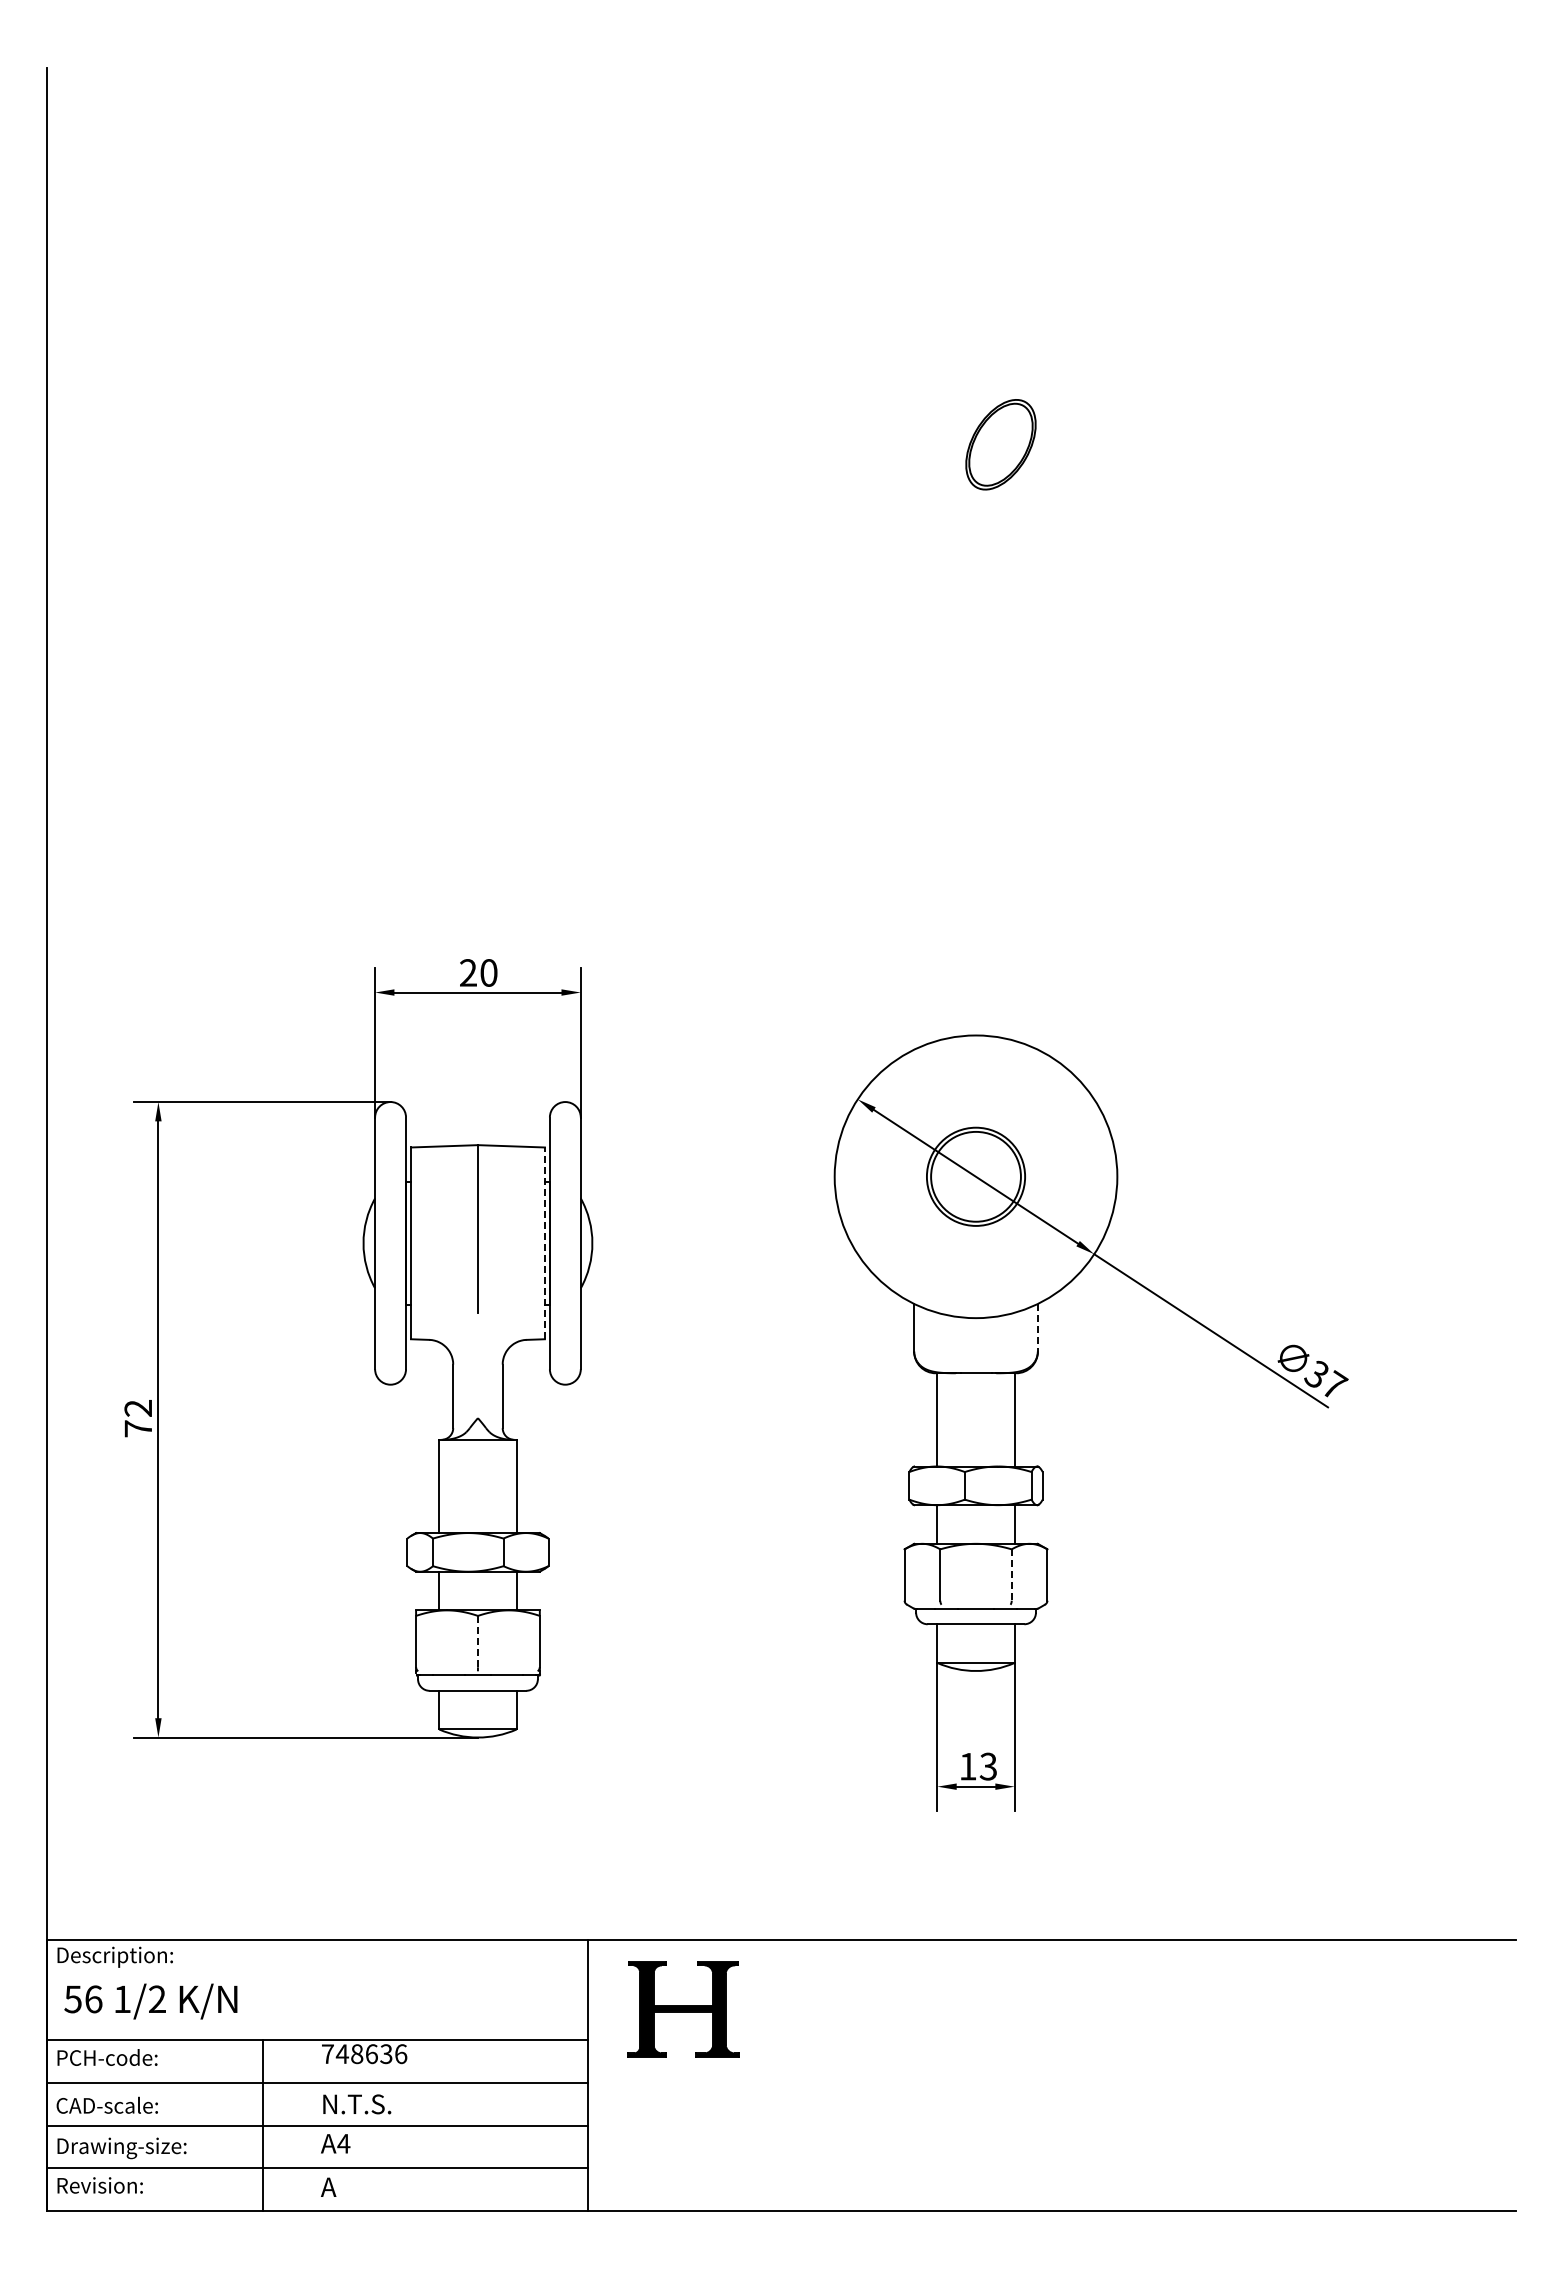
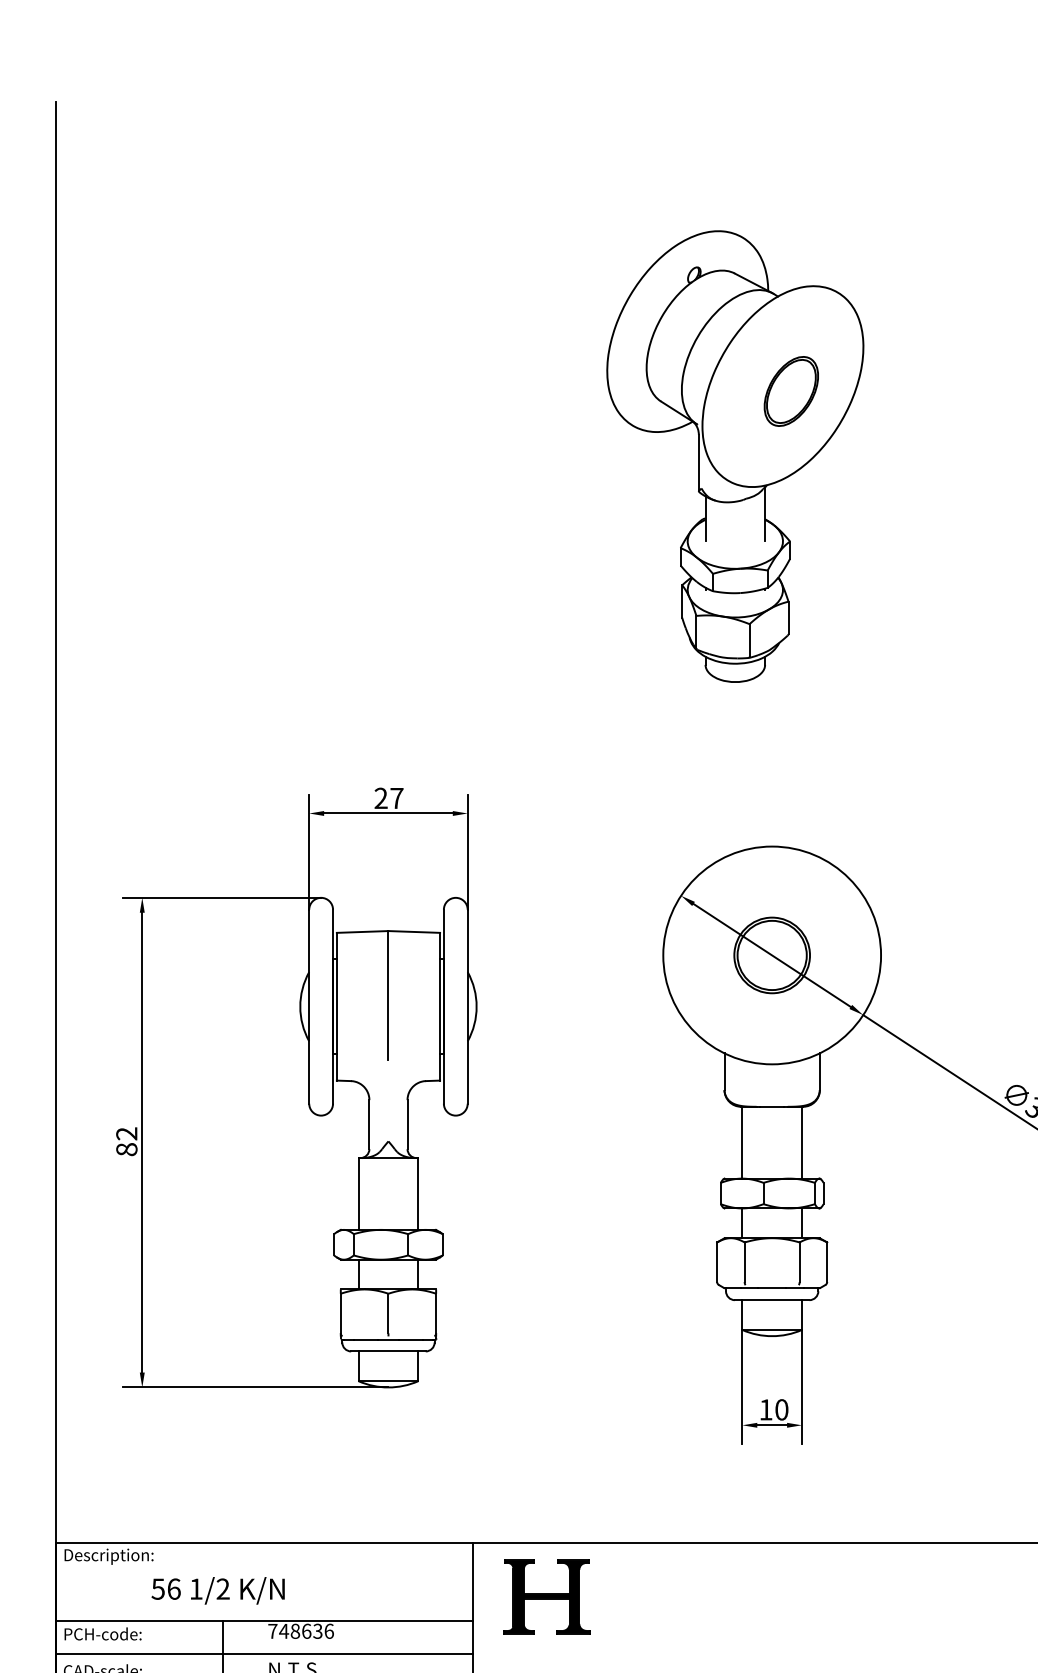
part: (928, 528) -> (735, 455), added
text: (488, 972) -> (396, 798), 20 -> 27
line: (544, 1243) -> (439, 1006), dashed -> solid
line: (1037, 1327) -> (819, 1071), dashed -> solid
text: (138, 1428) -> (126, 1149), 72 -> 82
line: (1011, 1575) -> (799, 1262), dashed -> solid
line: (477, 1641) -> (388, 1313), dashed -> solid
text: (988, 1766) -> (781, 1409), 13 -> 10
text: (150, 2001) -> (217, 1590), moved

